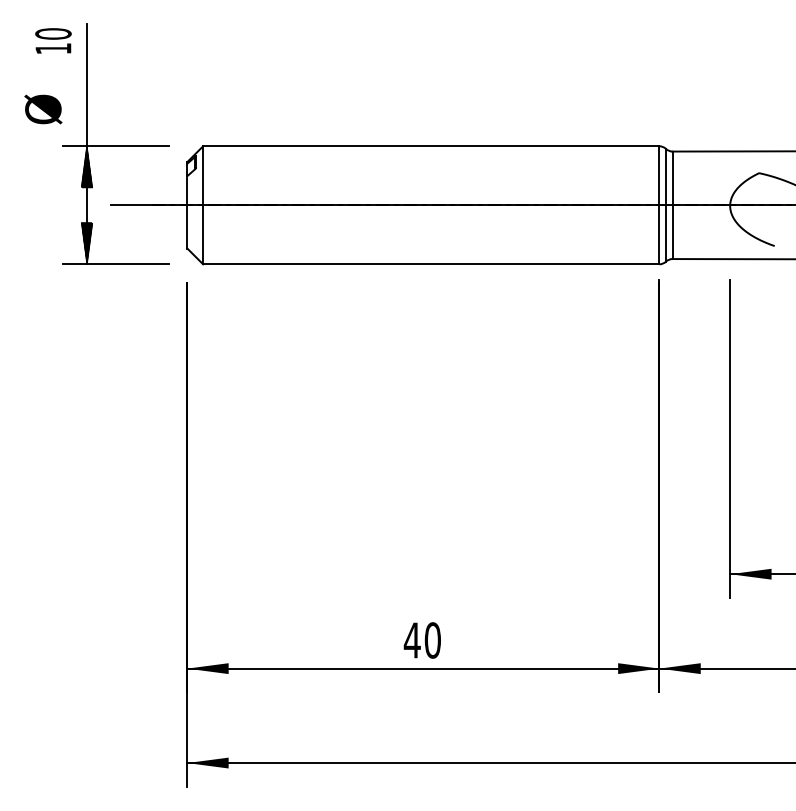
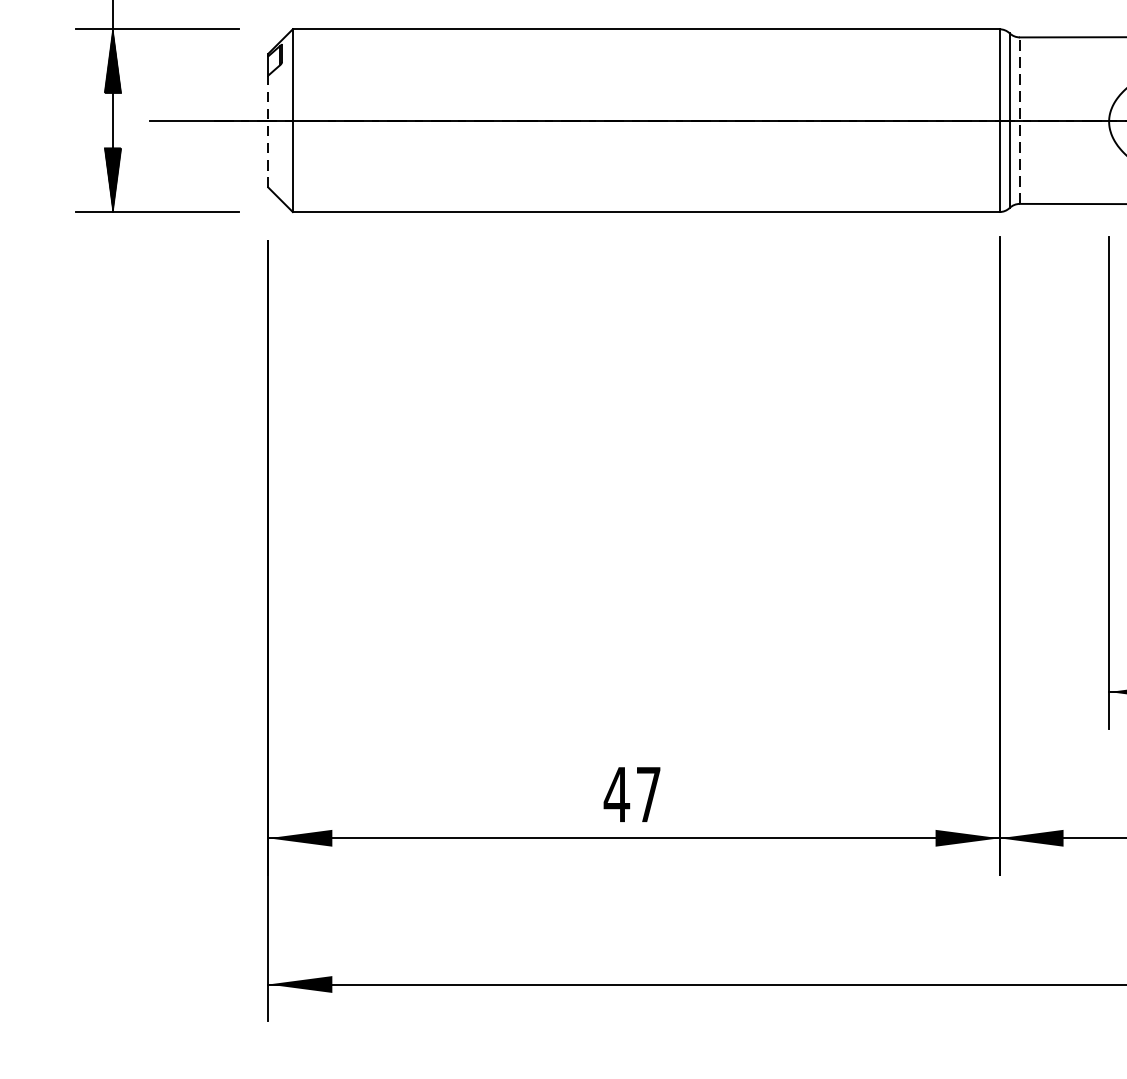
line: (672, 205) -> (1019, 120), solid -> dashed
line: (187, 211) -> (268, 130), solid -> dashed
text: (432, 640) -> (648, 794), 40 -> 47

